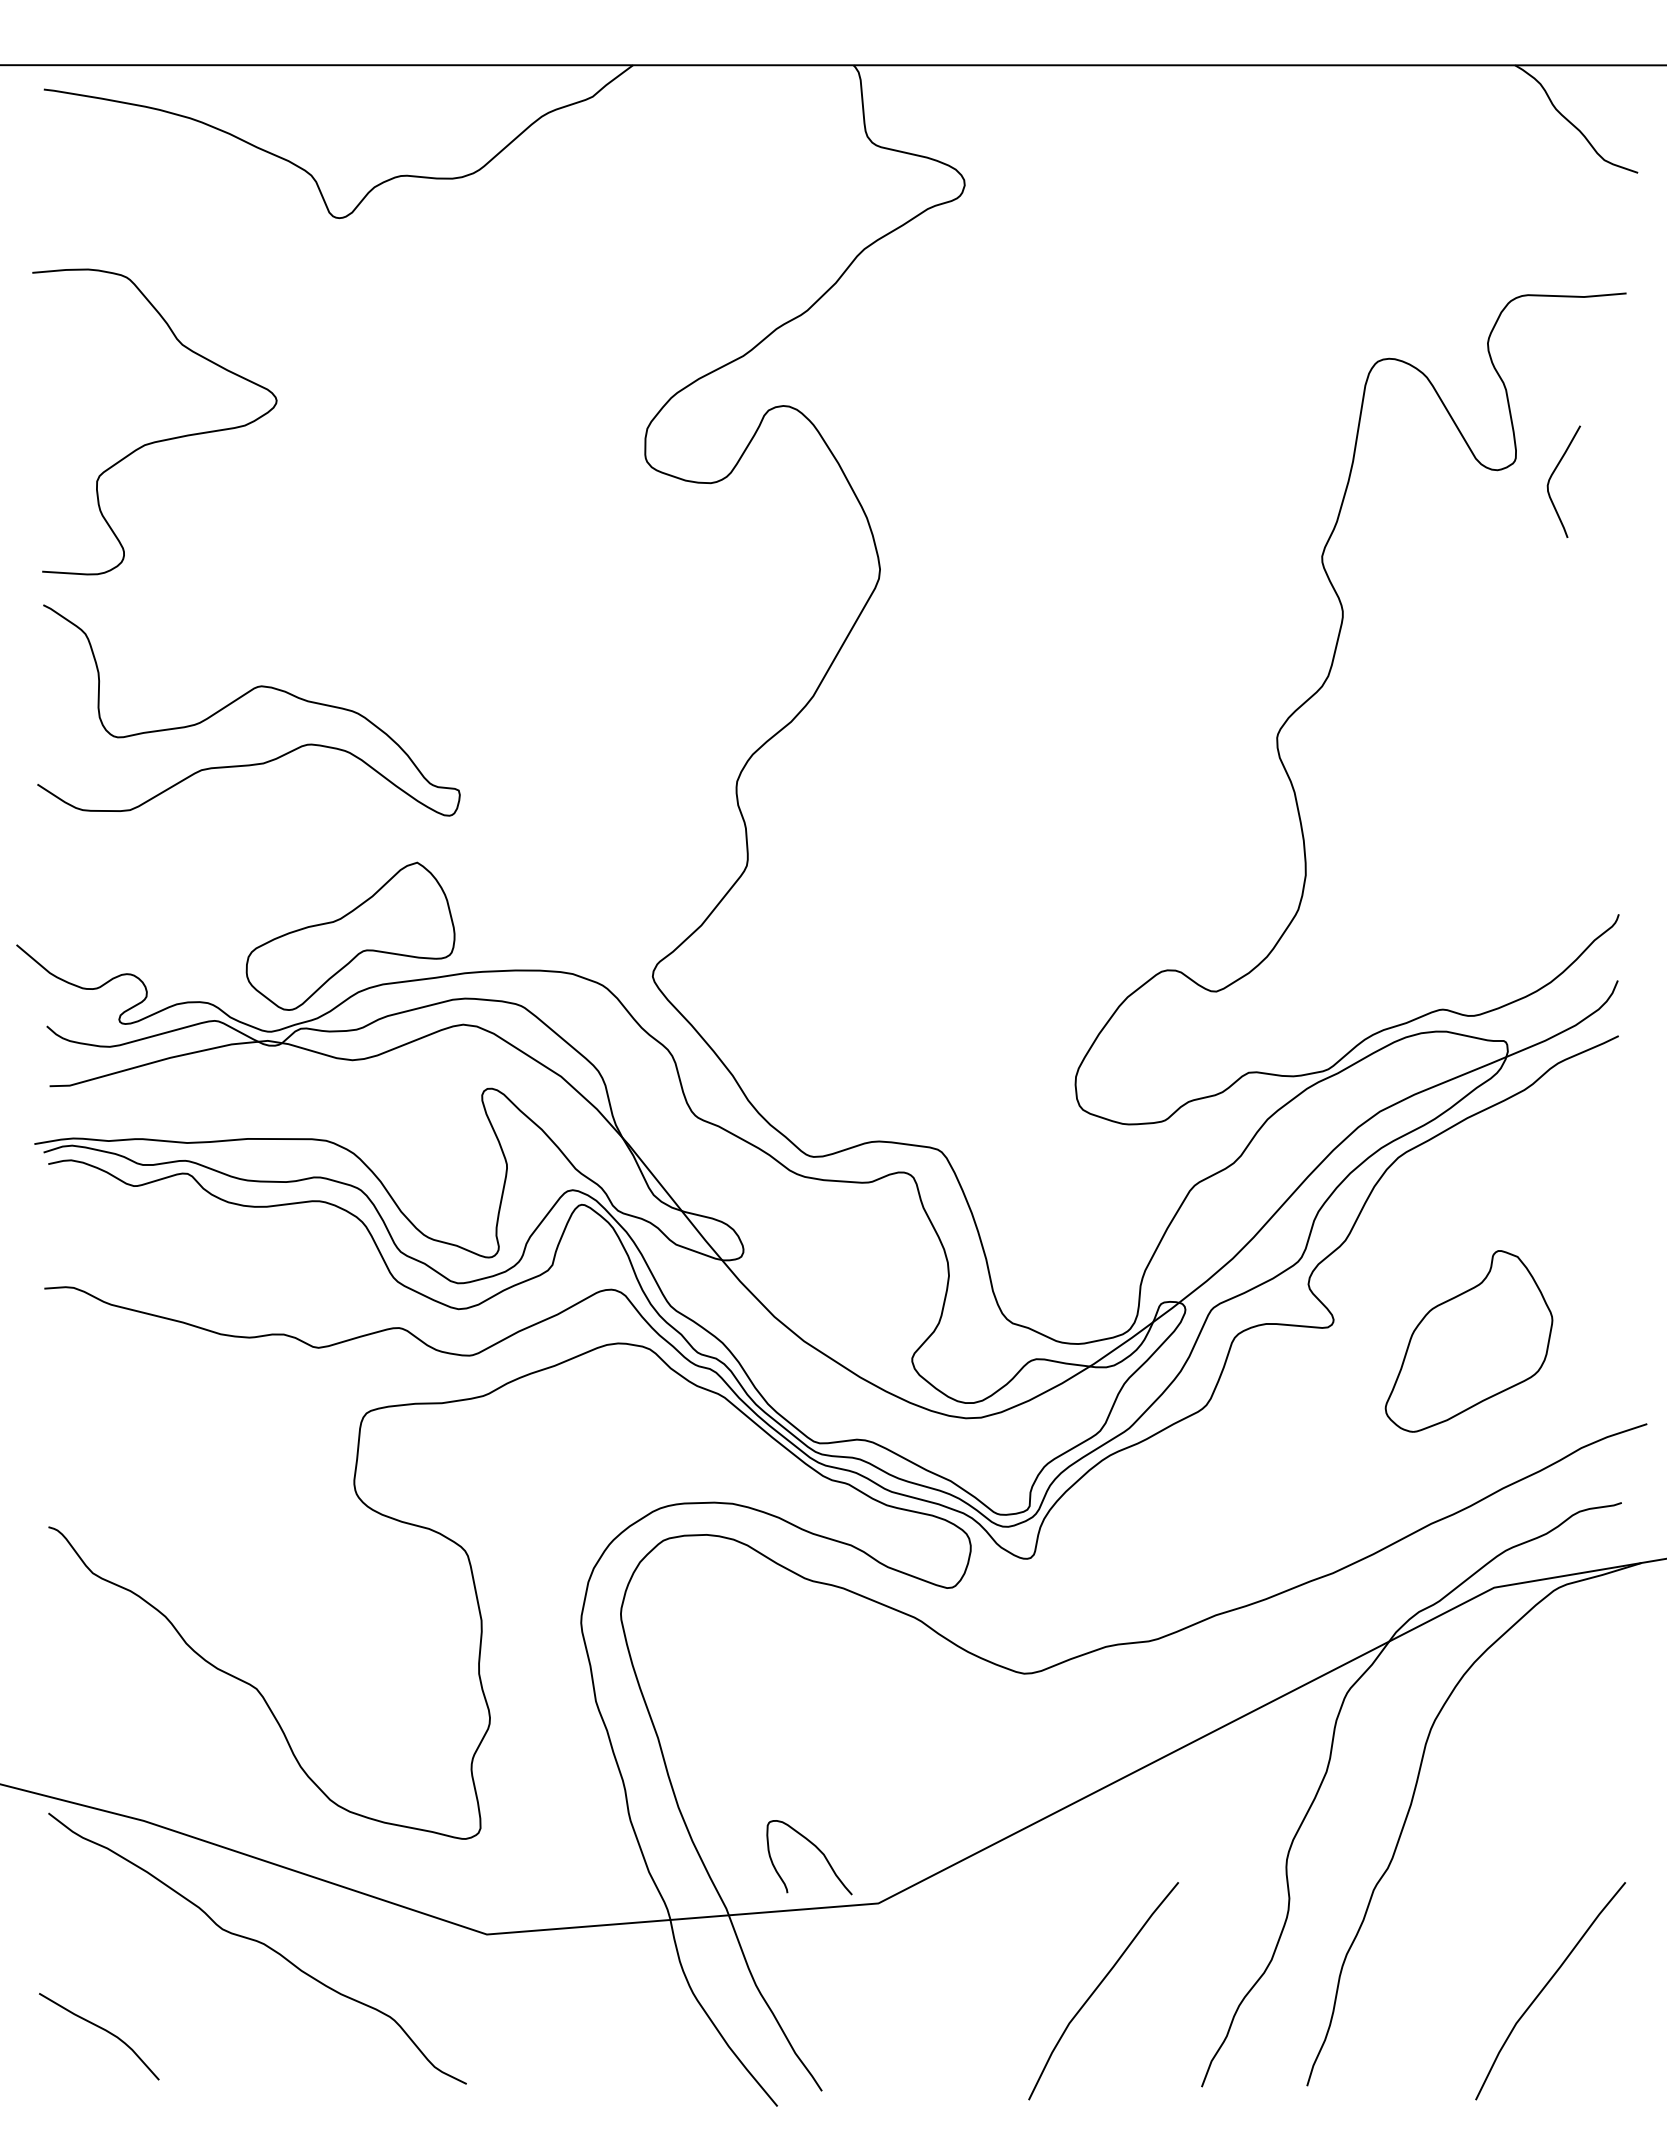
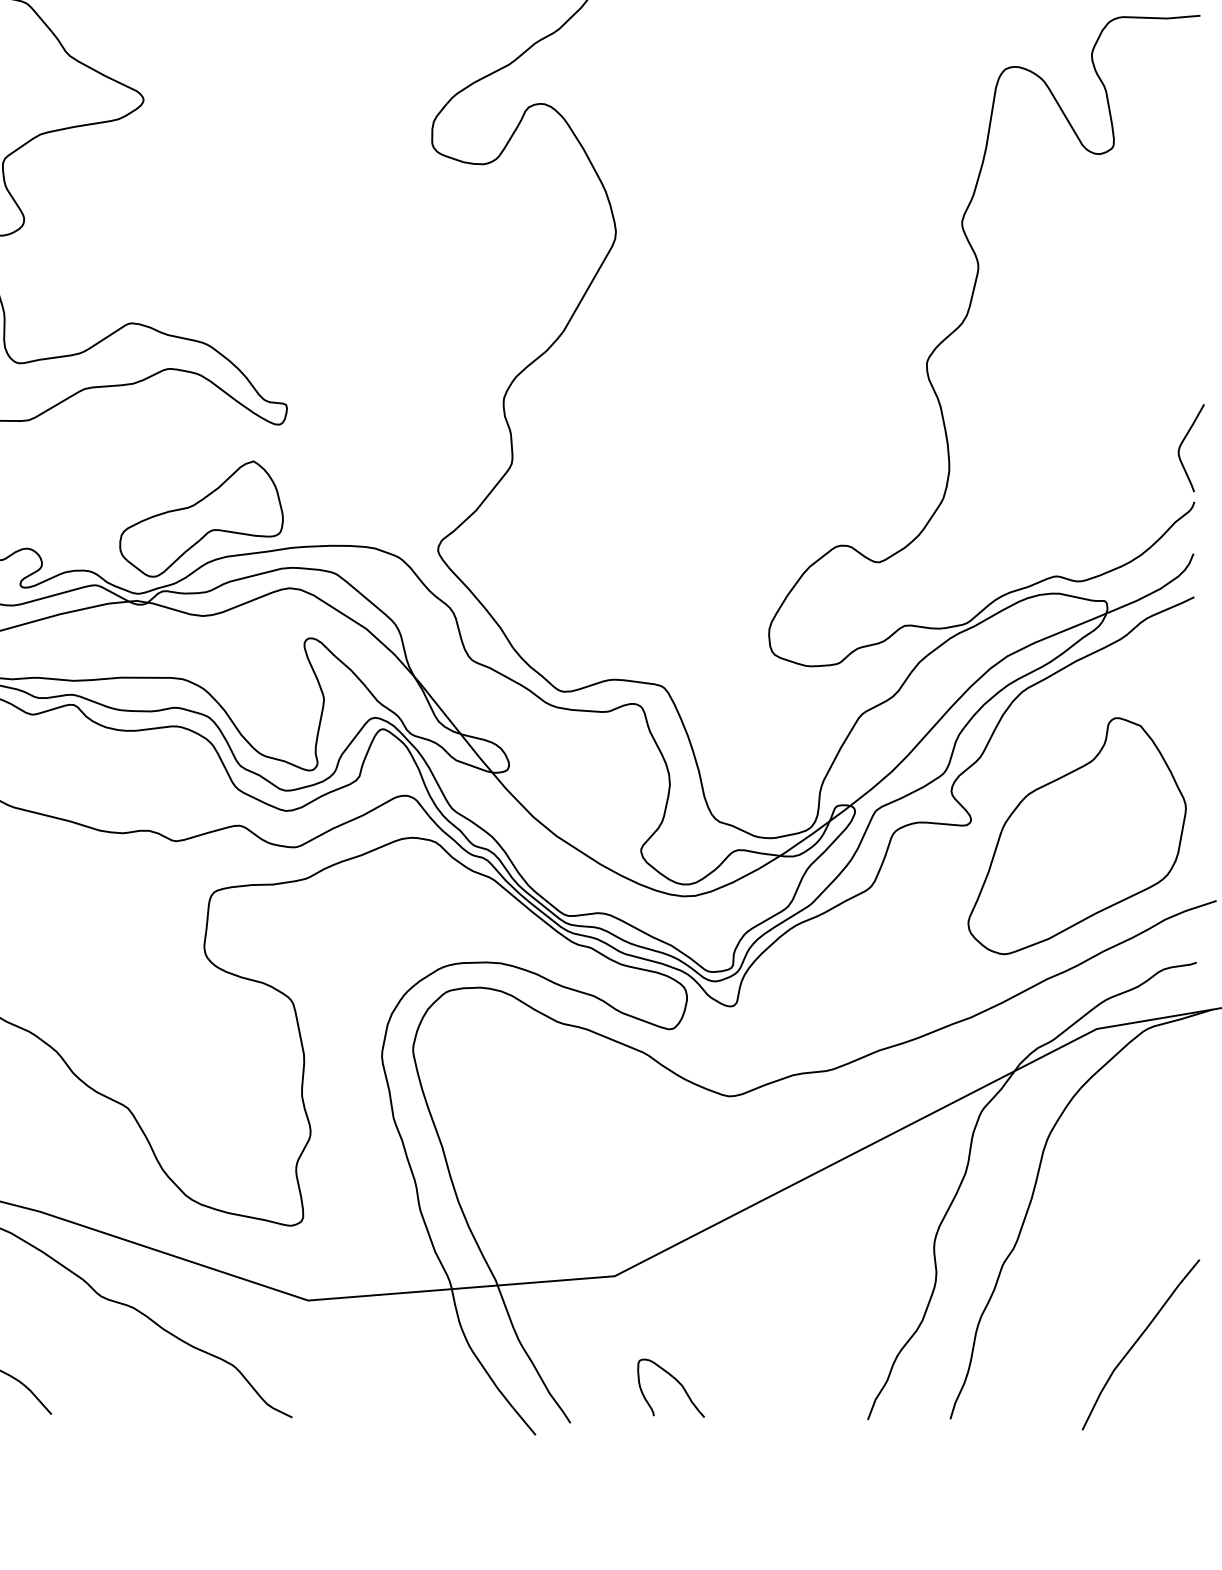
curve: (1552, 476) -> (1182, 444), moved
part: (1468, 1341) -> (1076, 836), size x1.67
curve: (817, 1849) -> (677, 1381), moved
curve: (1099, 1986) -> (787, 1341), removed

